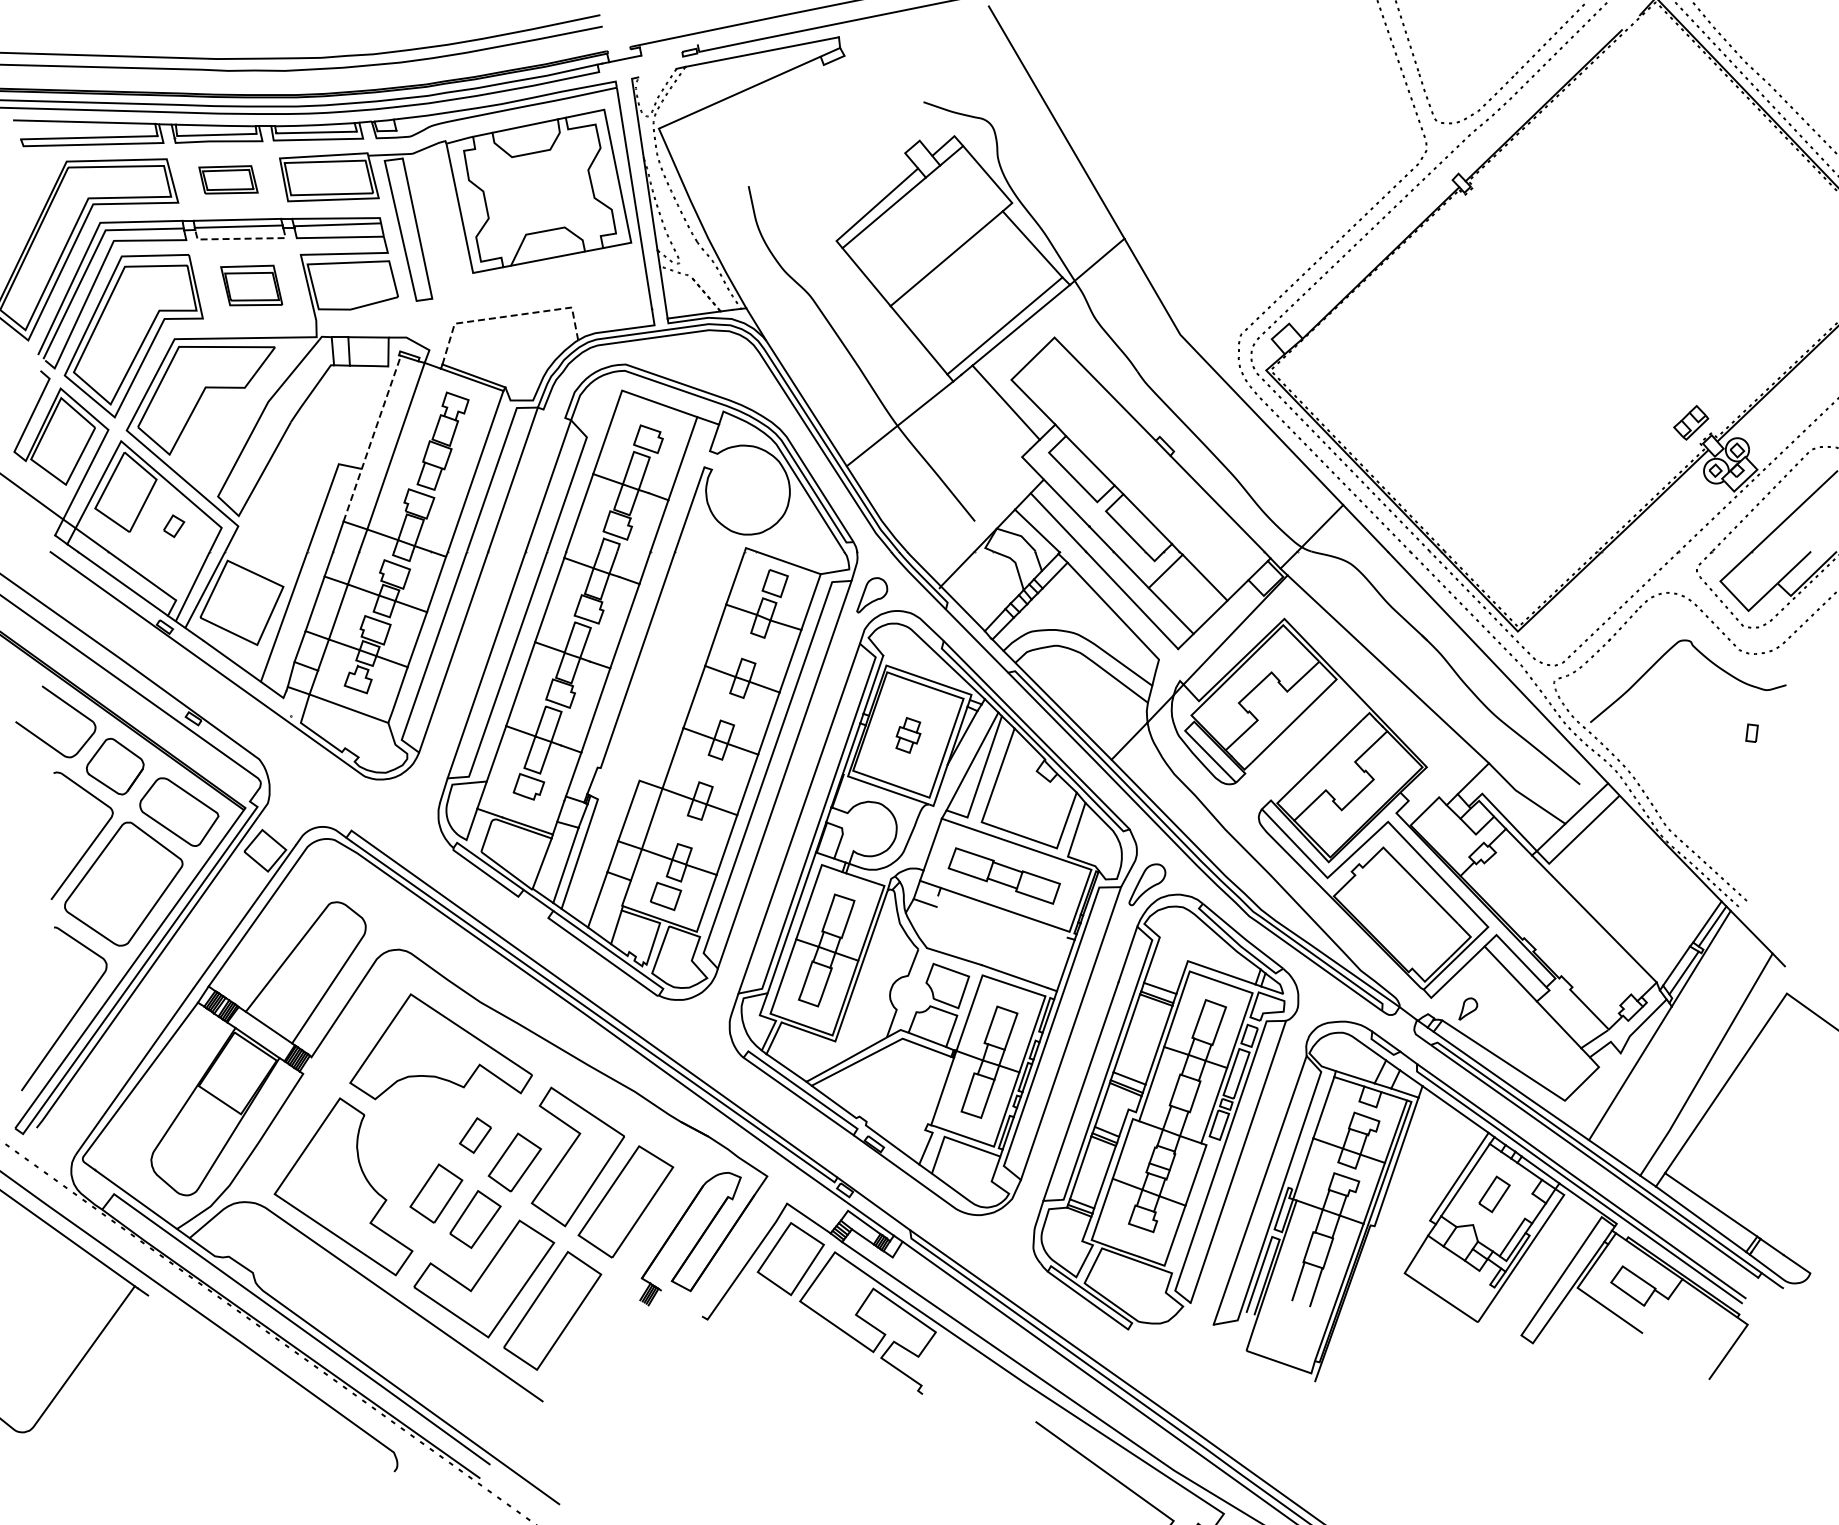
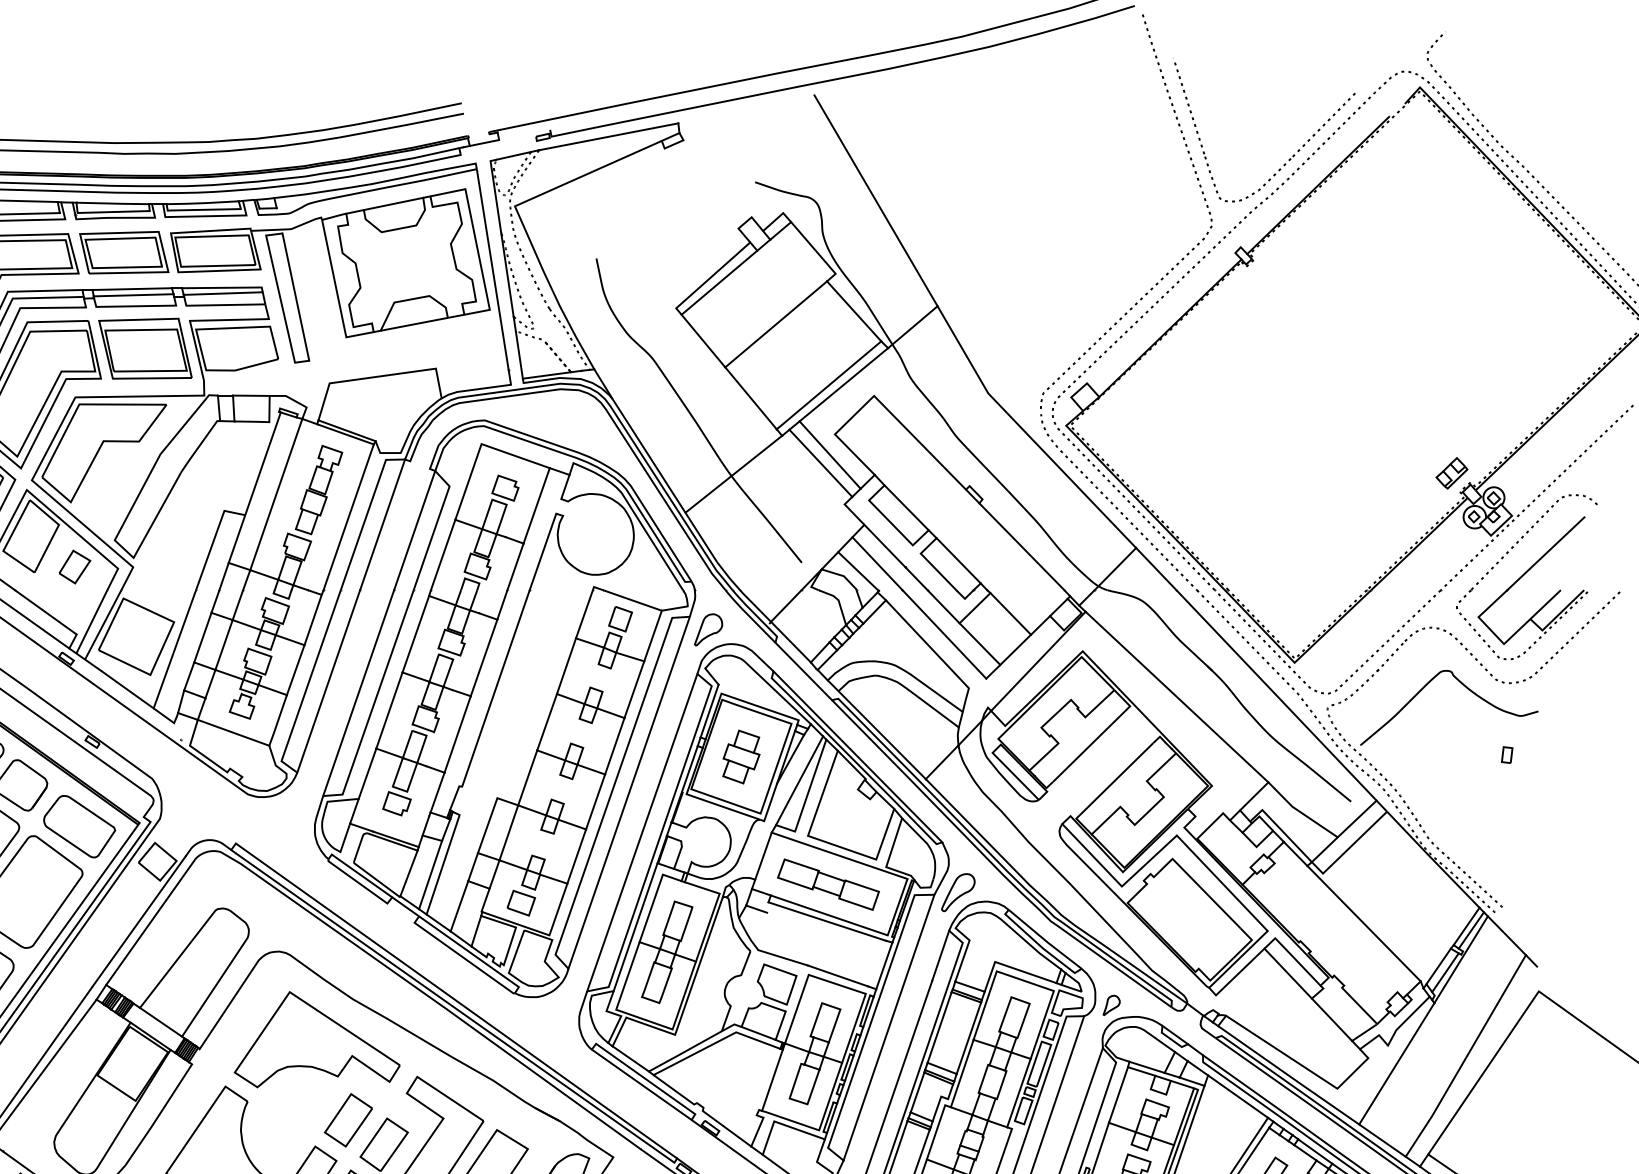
line: (657, 72) -> (513, 155), added
part: (228, 179) -> (124, 252), size x1.67
line: (241, 238) -> (136, 306), dashed -> solid
part: (251, 285) -> (145, 348), size x1.67
line: (508, 316) -> (378, 376), dashed -> solid
line: (995, 411) -> (820, 463), added
line: (372, 438) -> (254, 487), dashed -> solid
part: (173, 526) -> (74, 567), size x1.67
part: (908, 735) -> (741, 757), size x1.67
line: (1002, 916) -> (826, 921), added
part: (1468, 1008) -> (1111, 1004), moved
part: (475, 1135) -> (348, 1120), size x1.67

